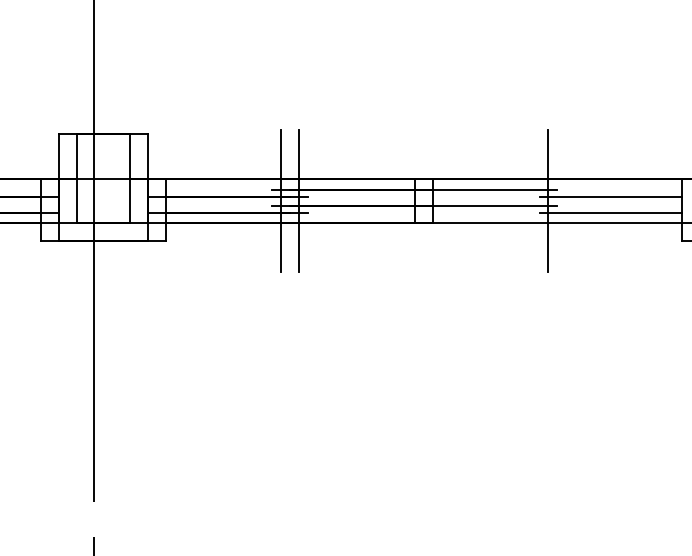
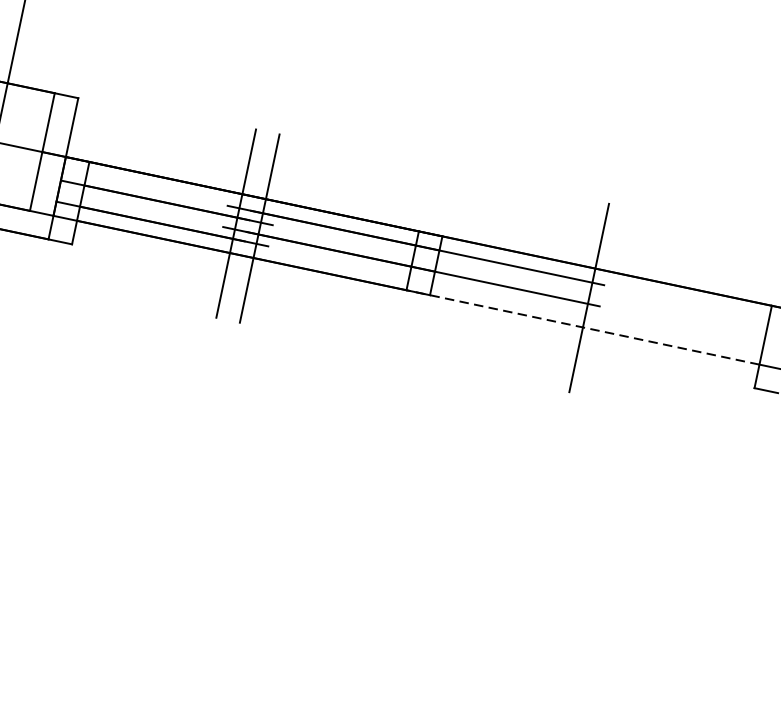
line: (610, 196) -> (672, 309), removed
line: (610, 212) -> (668, 330), removed
line: (548, 223) -> (583, 327), solid -> dashed

